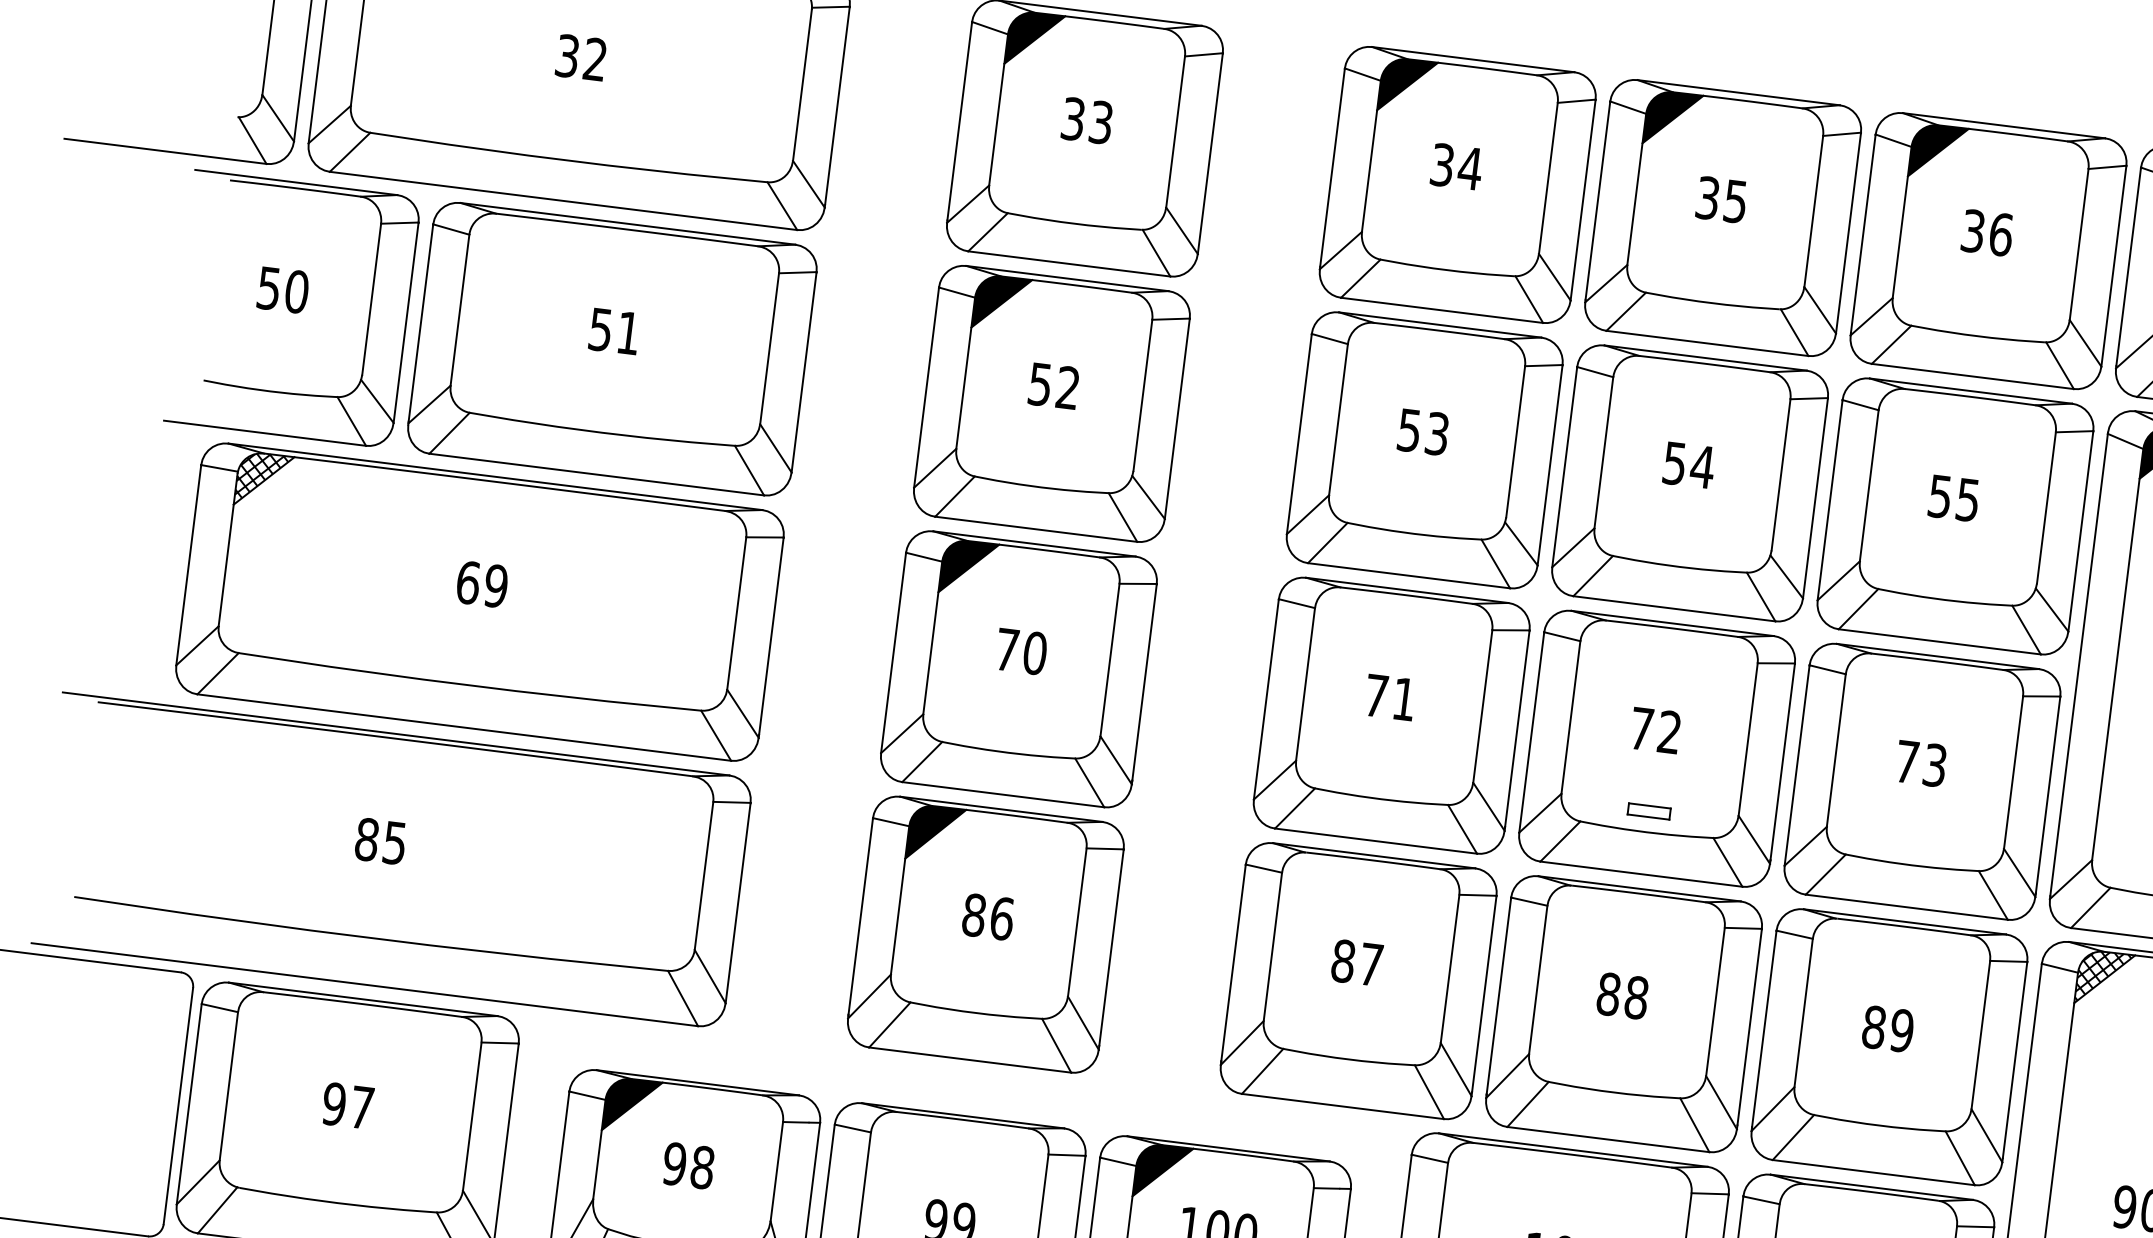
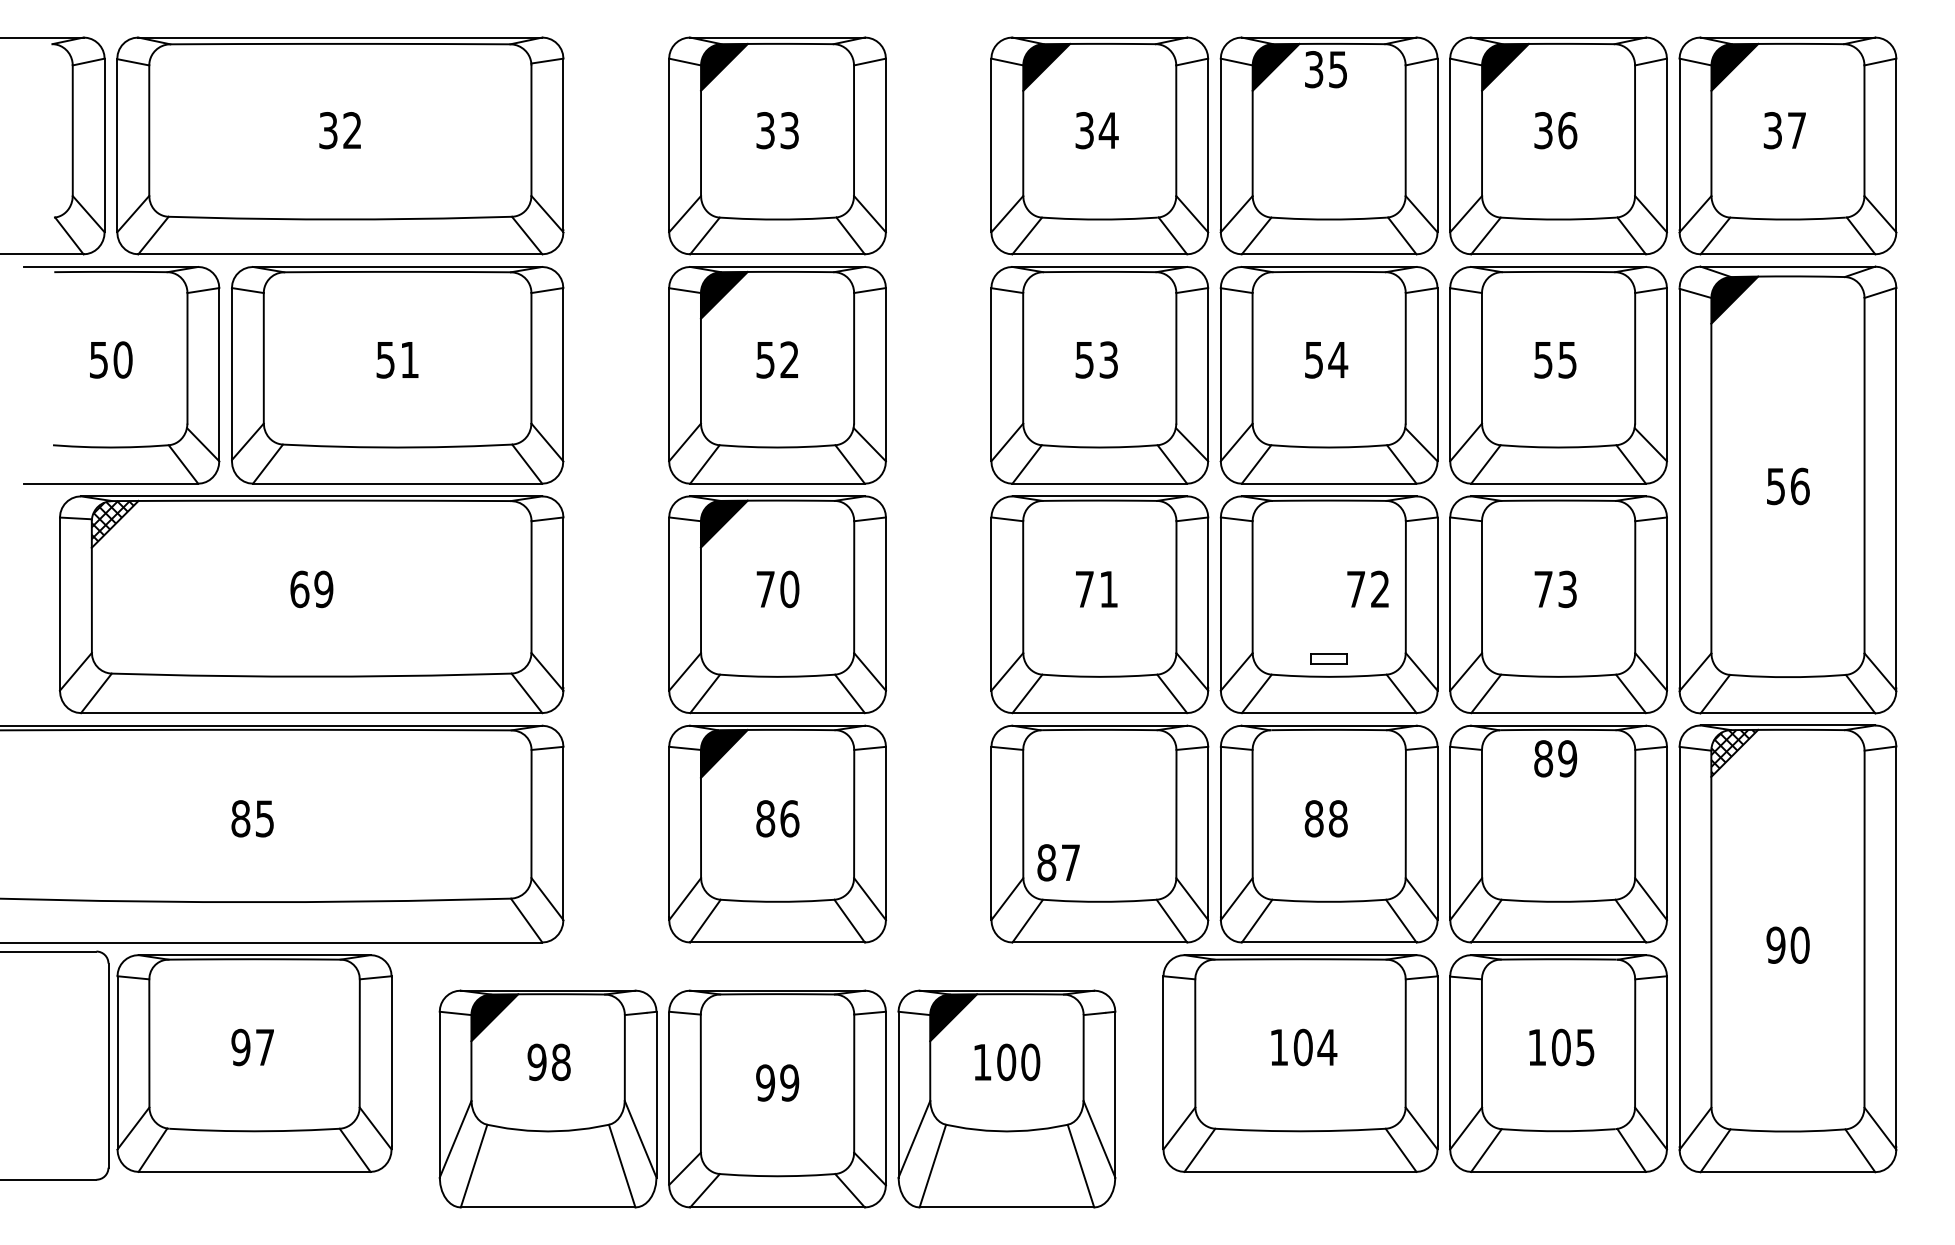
text: (1721, 199) -> (1325, 69), moved
text: (1655, 729) -> (1367, 588), moved
text: (1356, 962) -> (1058, 862), moved
text: (1887, 1028) -> (1555, 758), moved

